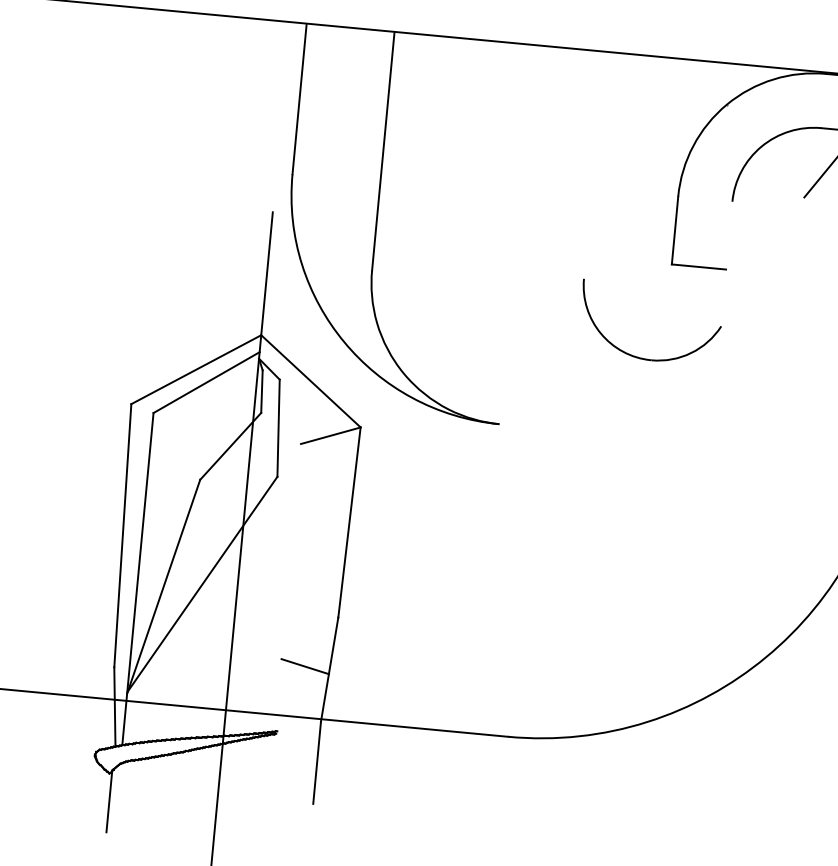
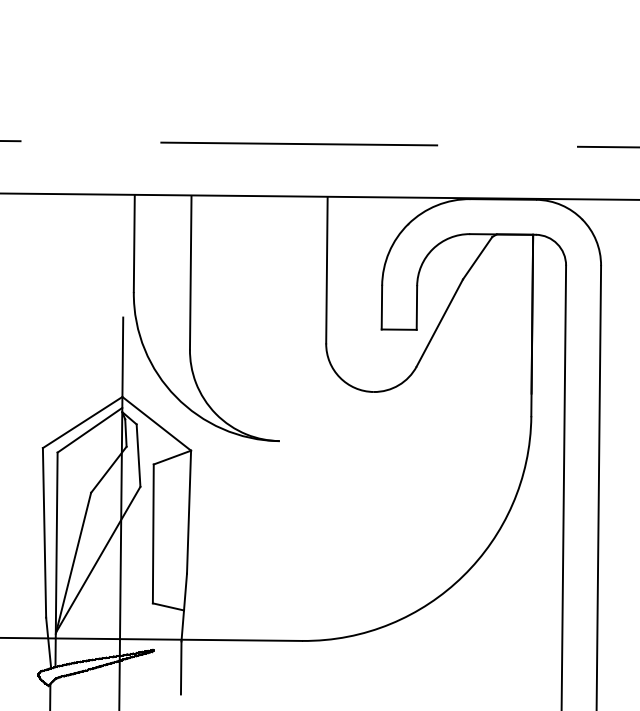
line: (593, 165) -> (326, 270), added
line: (728, 234) -> (416, 307), added
line: (762, 261) -> (439, 322), added
line: (290, 550) -> (152, 533), added

